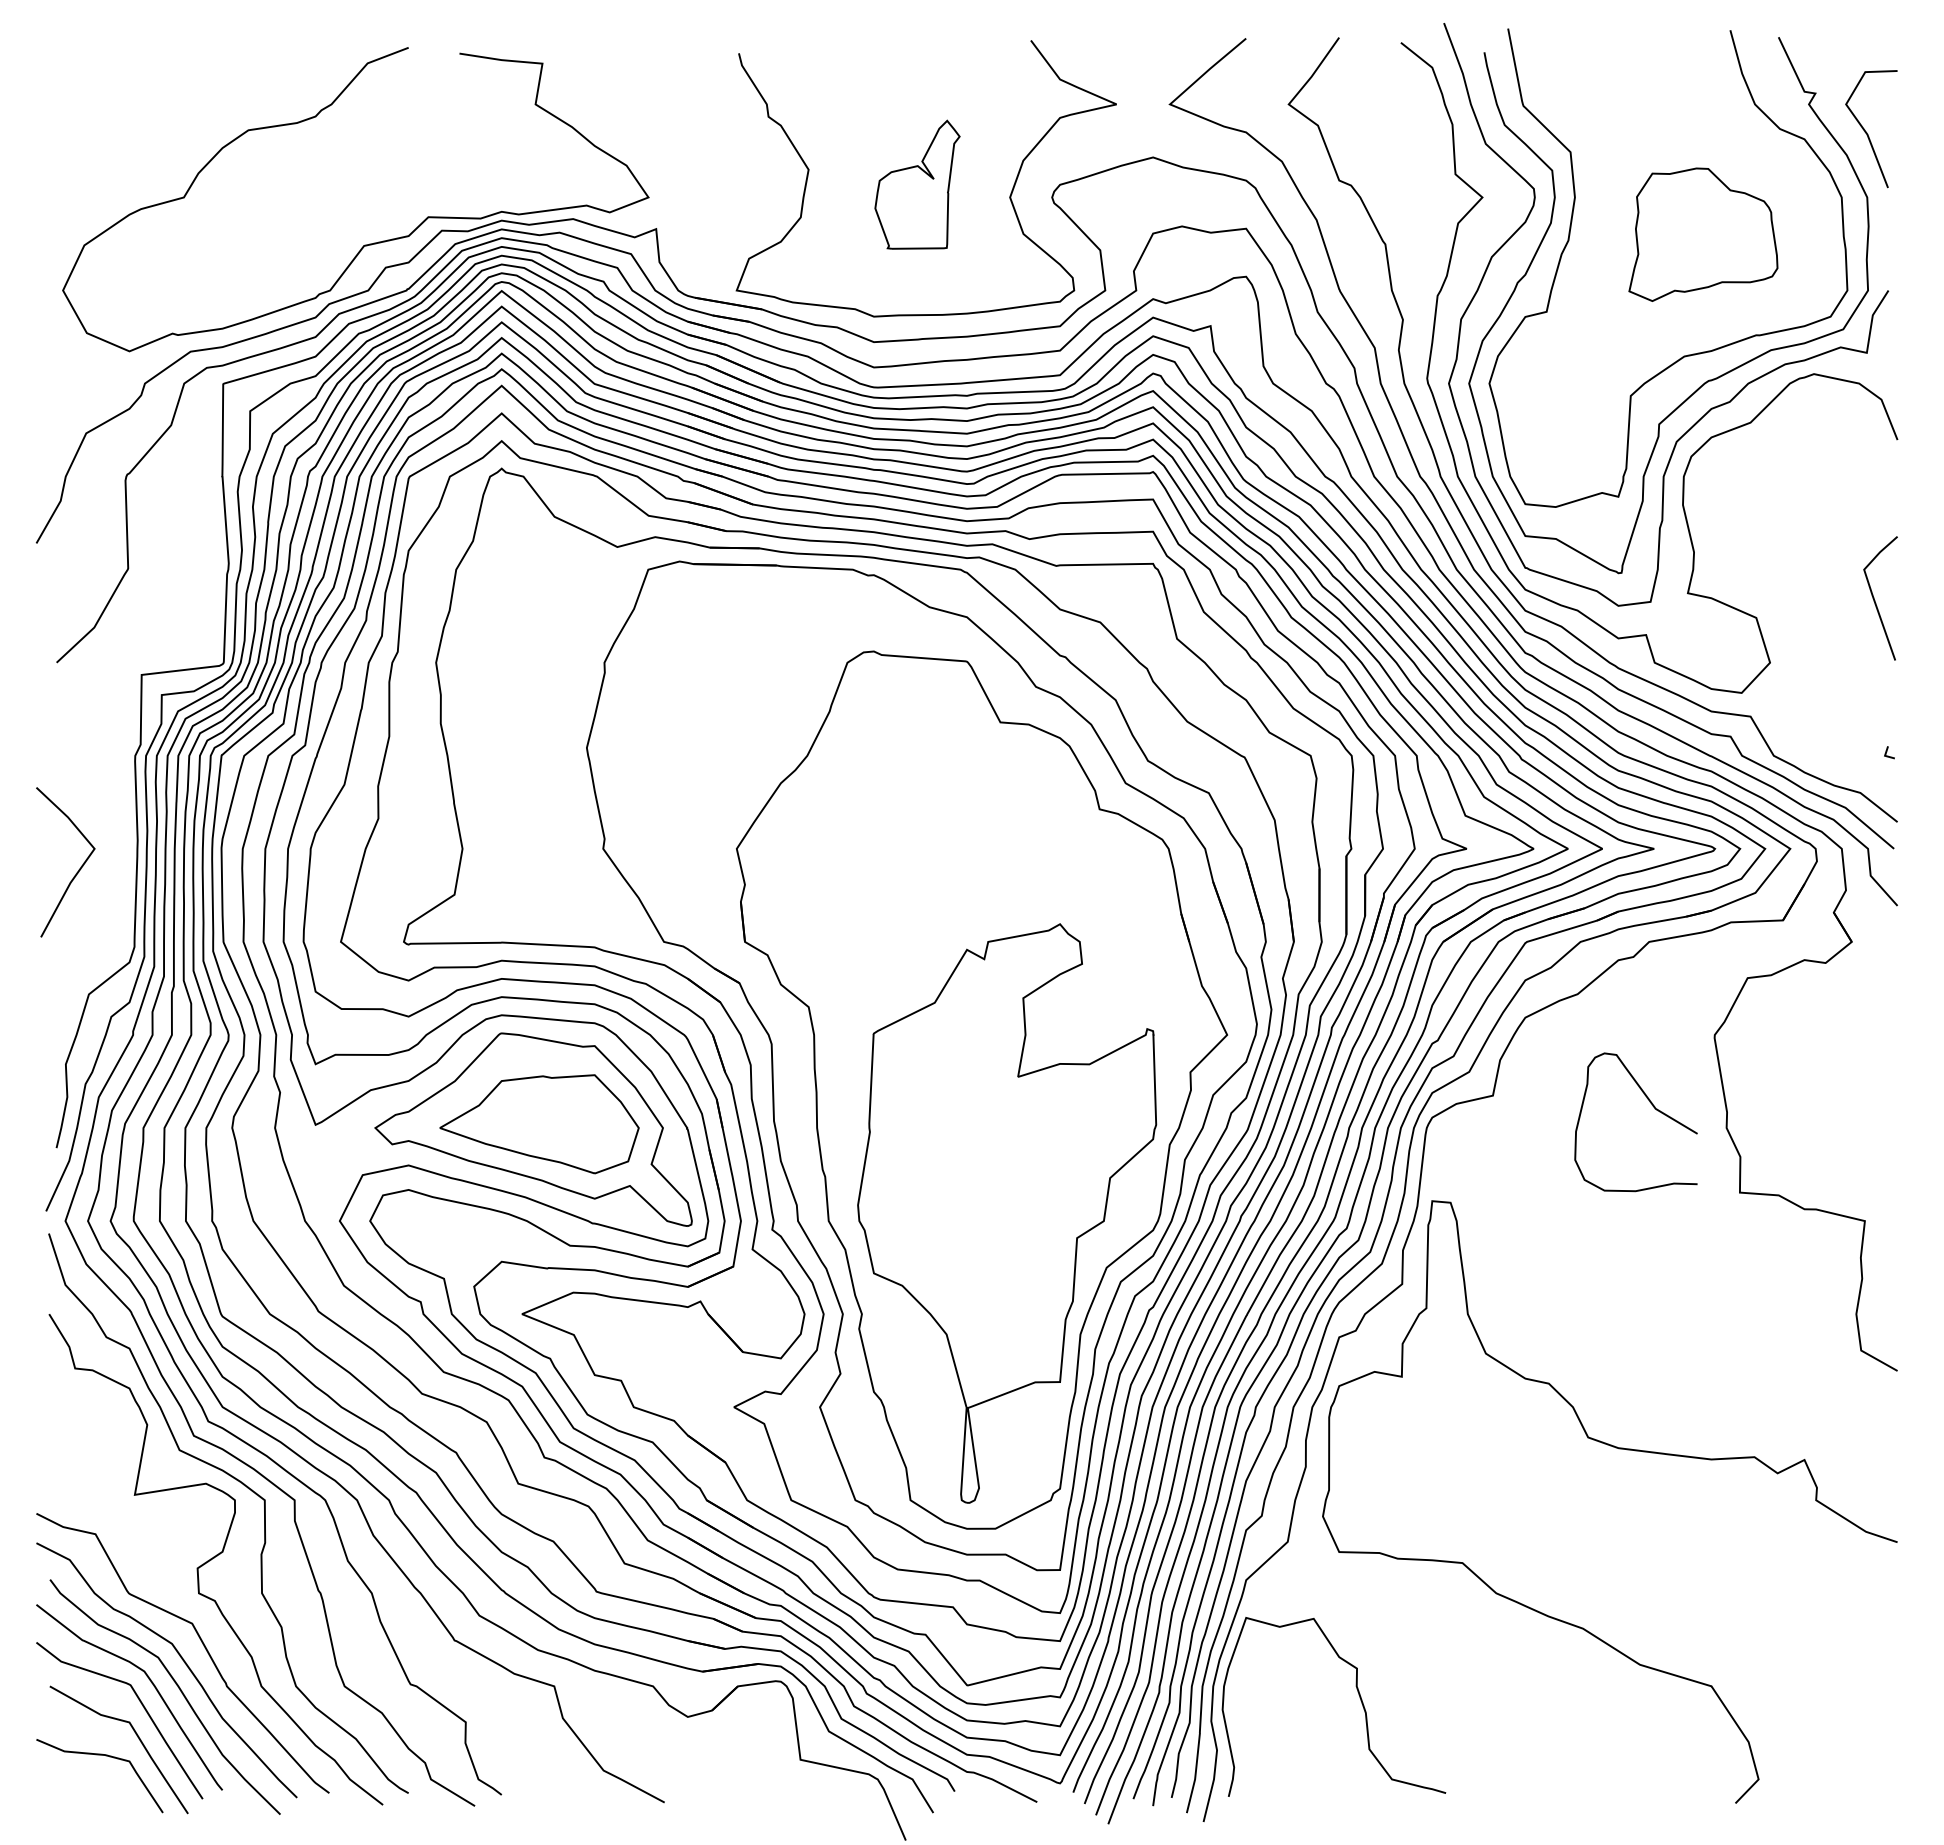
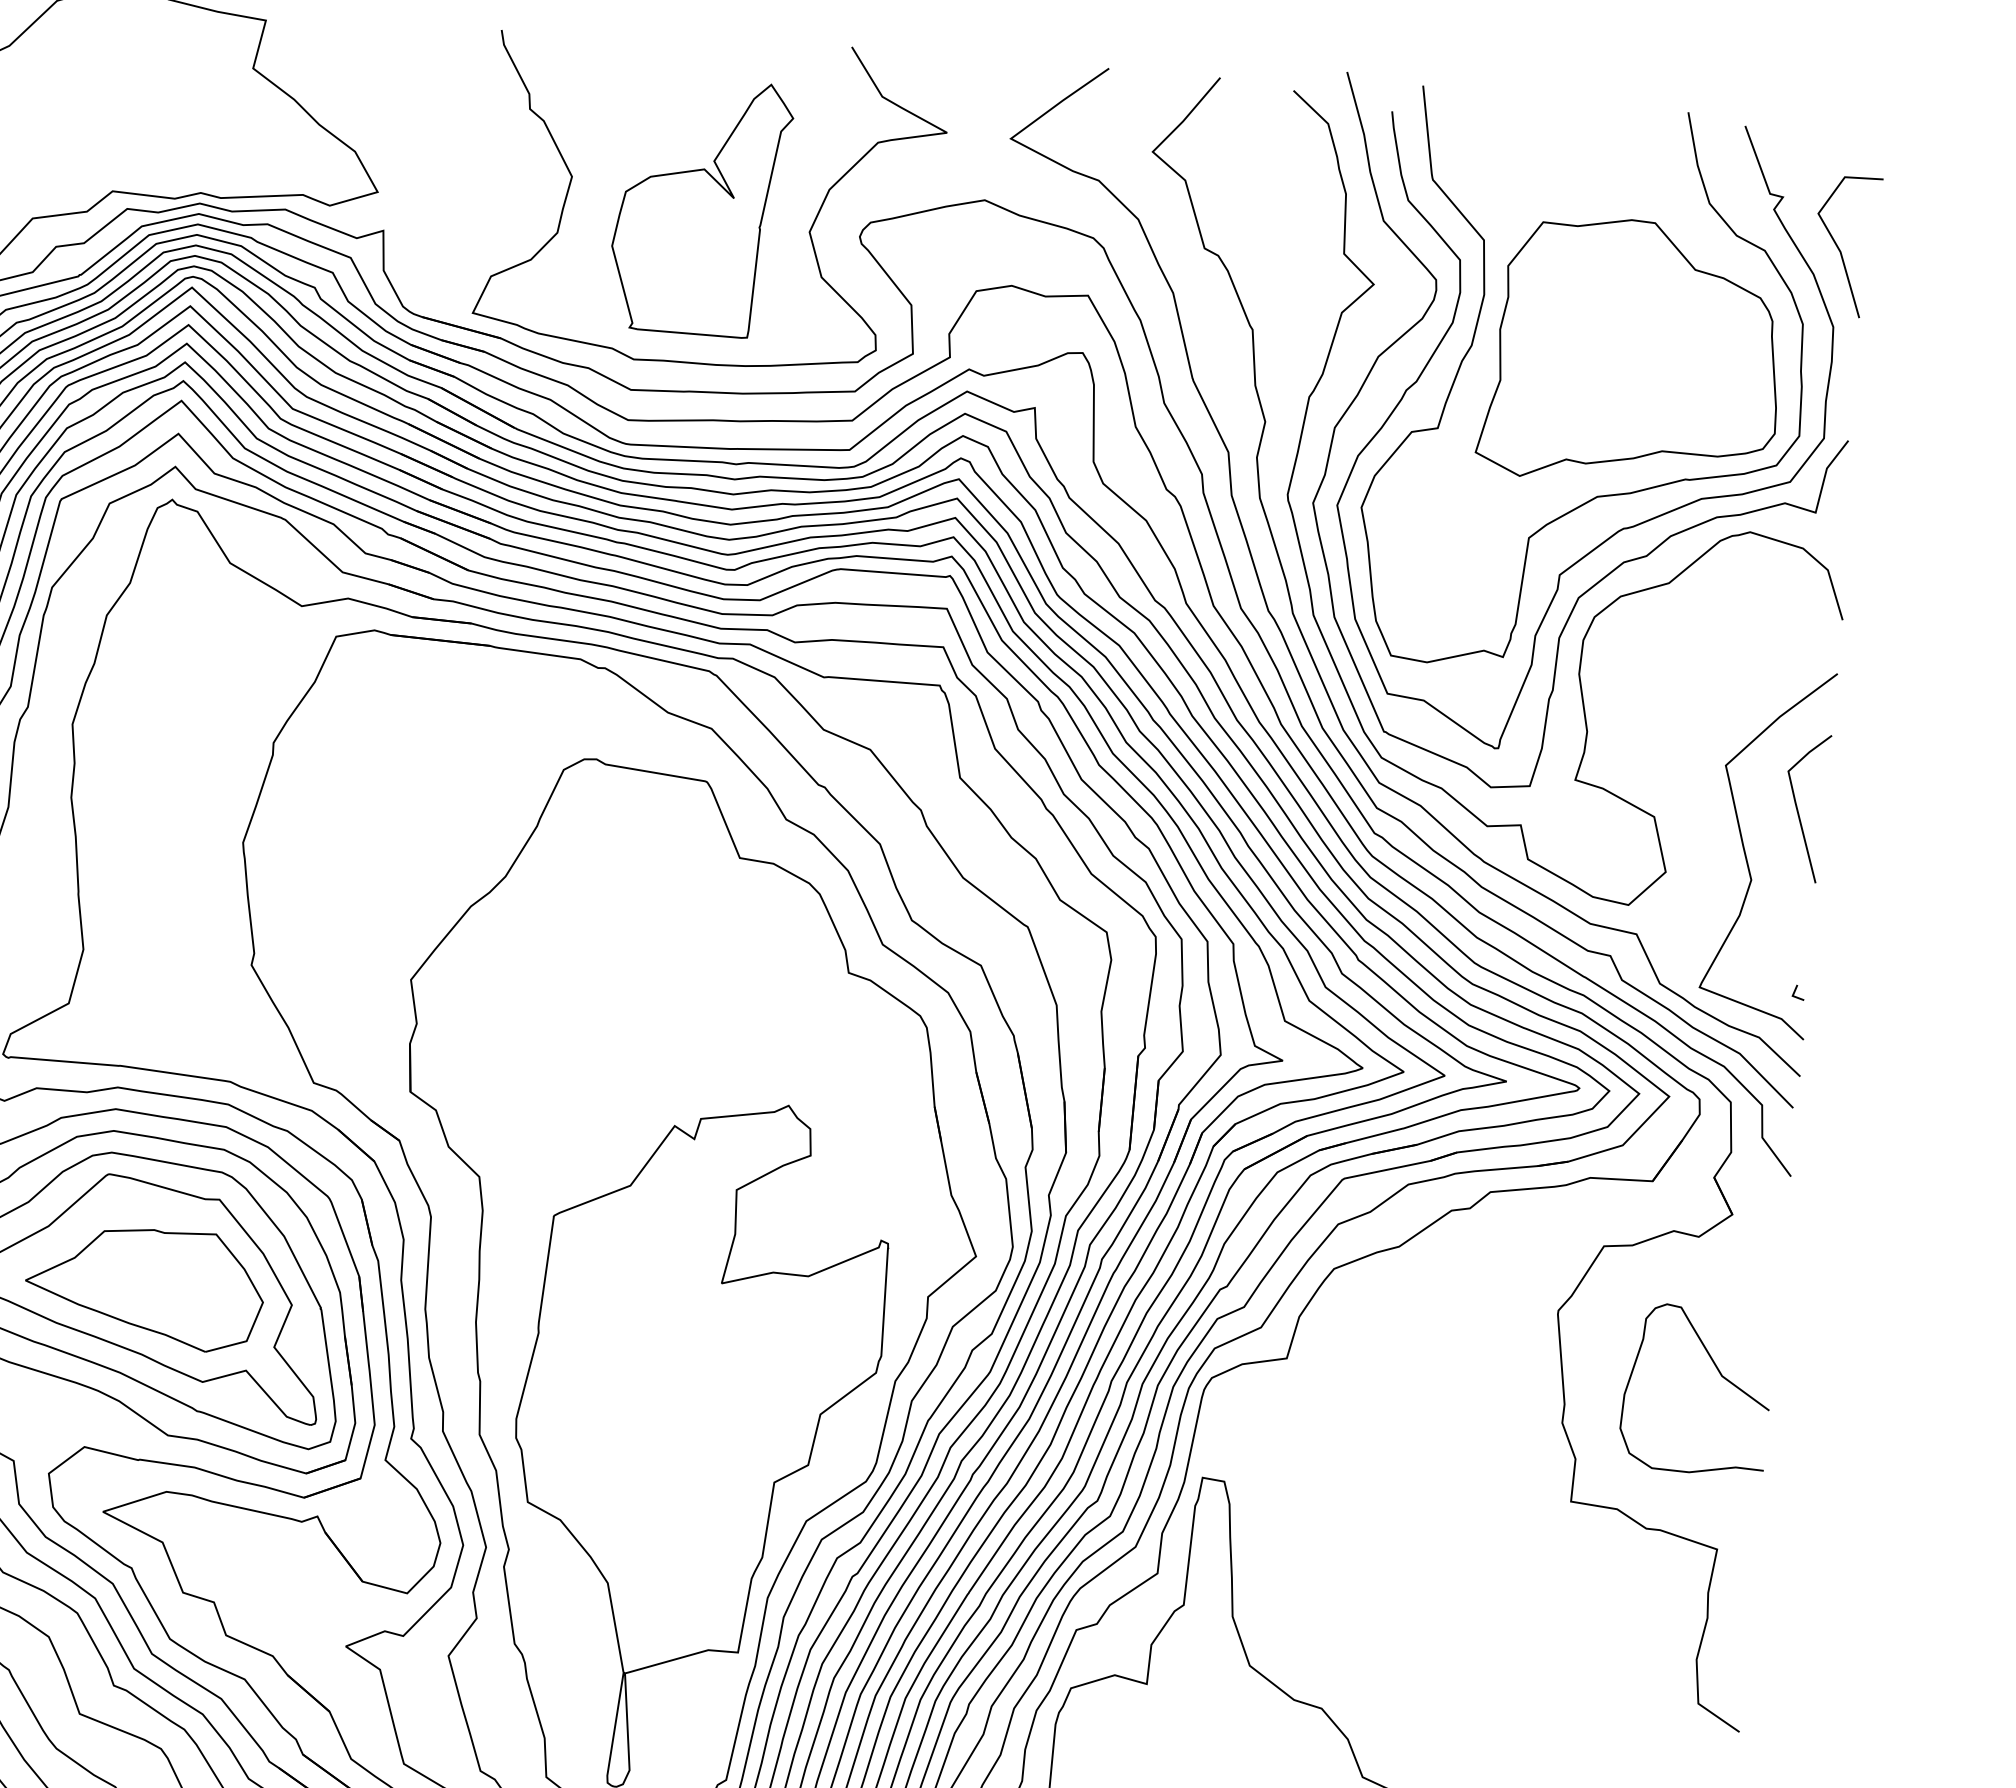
part: (917, 184) -> (700, 206), size x1.67
part: (1703, 234) -> (1633, 353), size x1.67
curve: (1836, 643) -> (1747, 856), added
curve: (1652, 1106) -> (1718, 1373), moved

